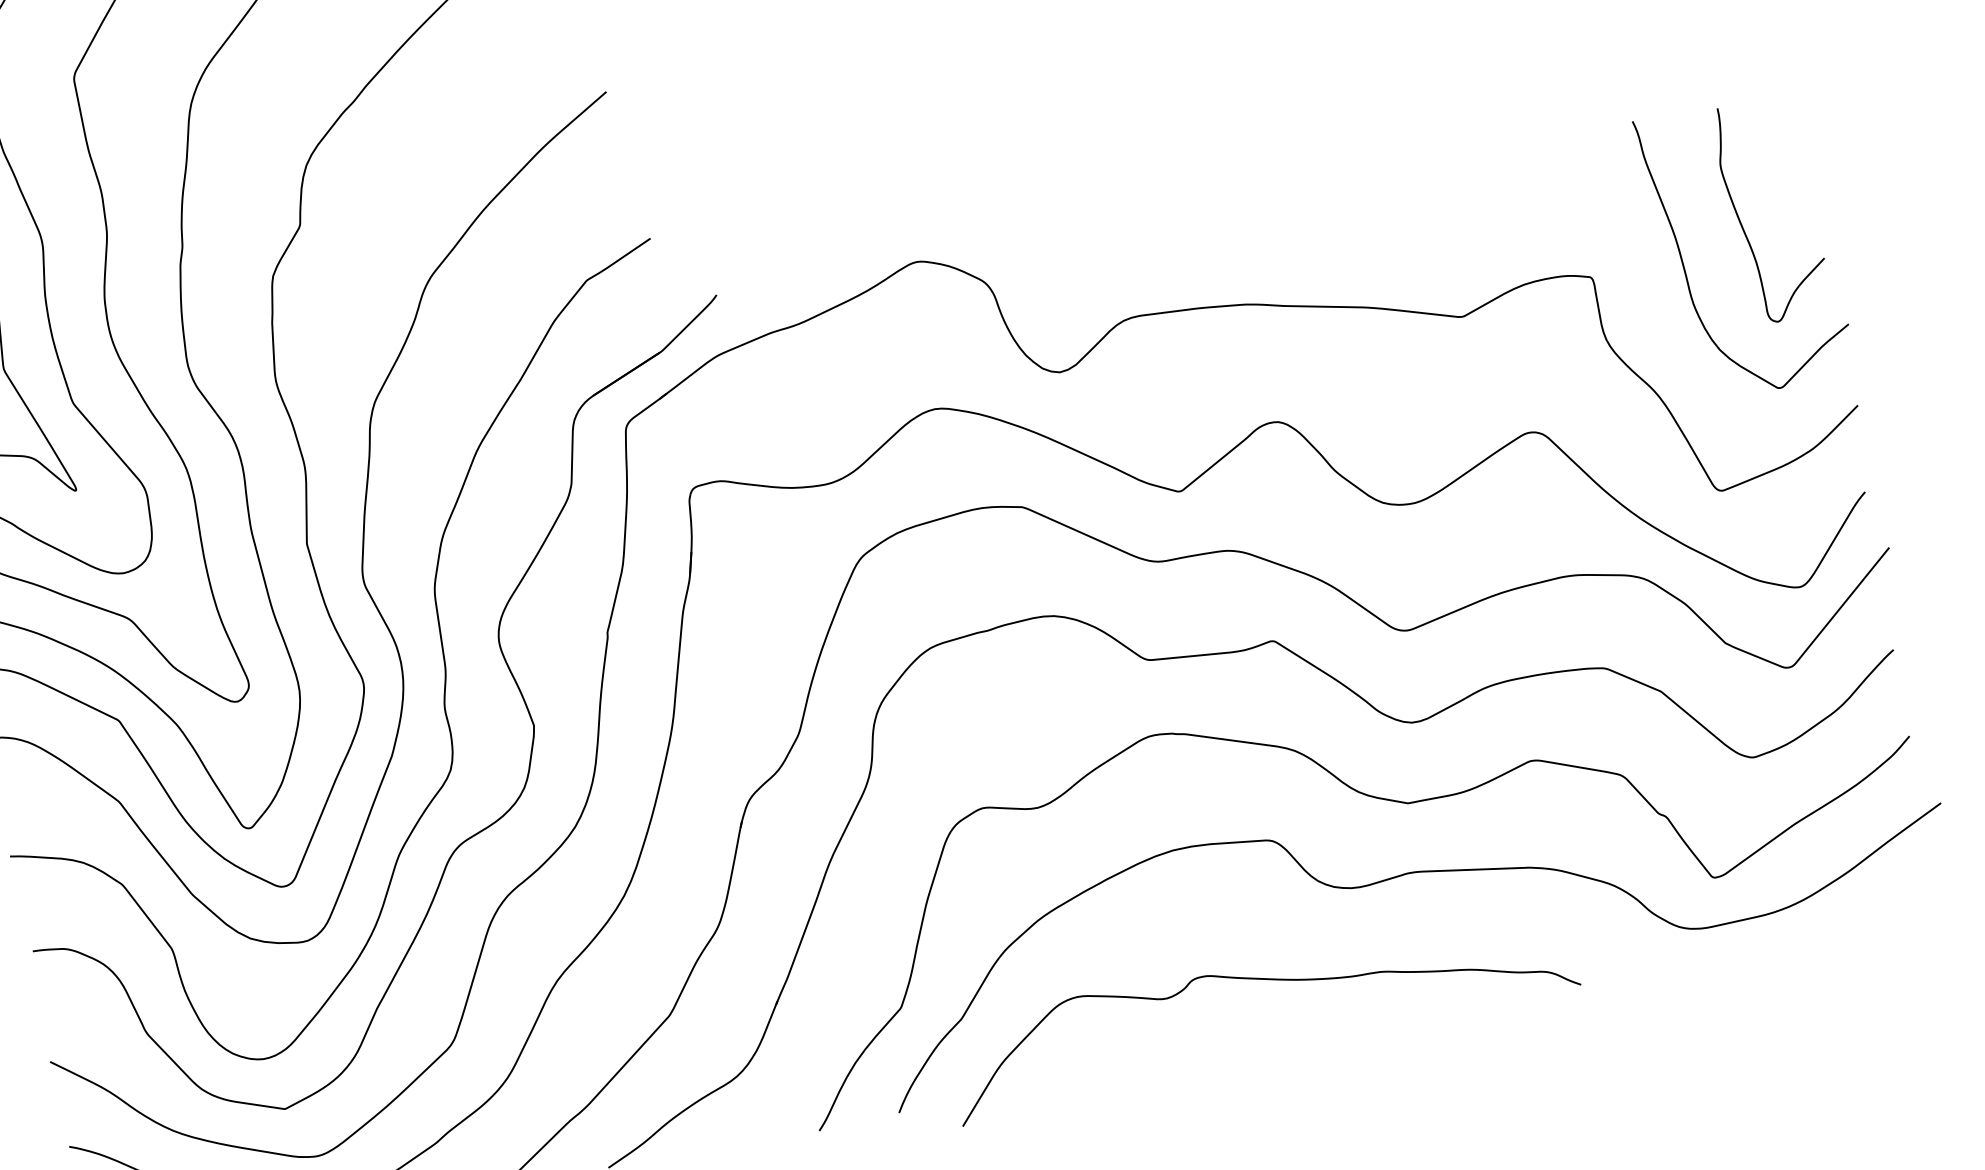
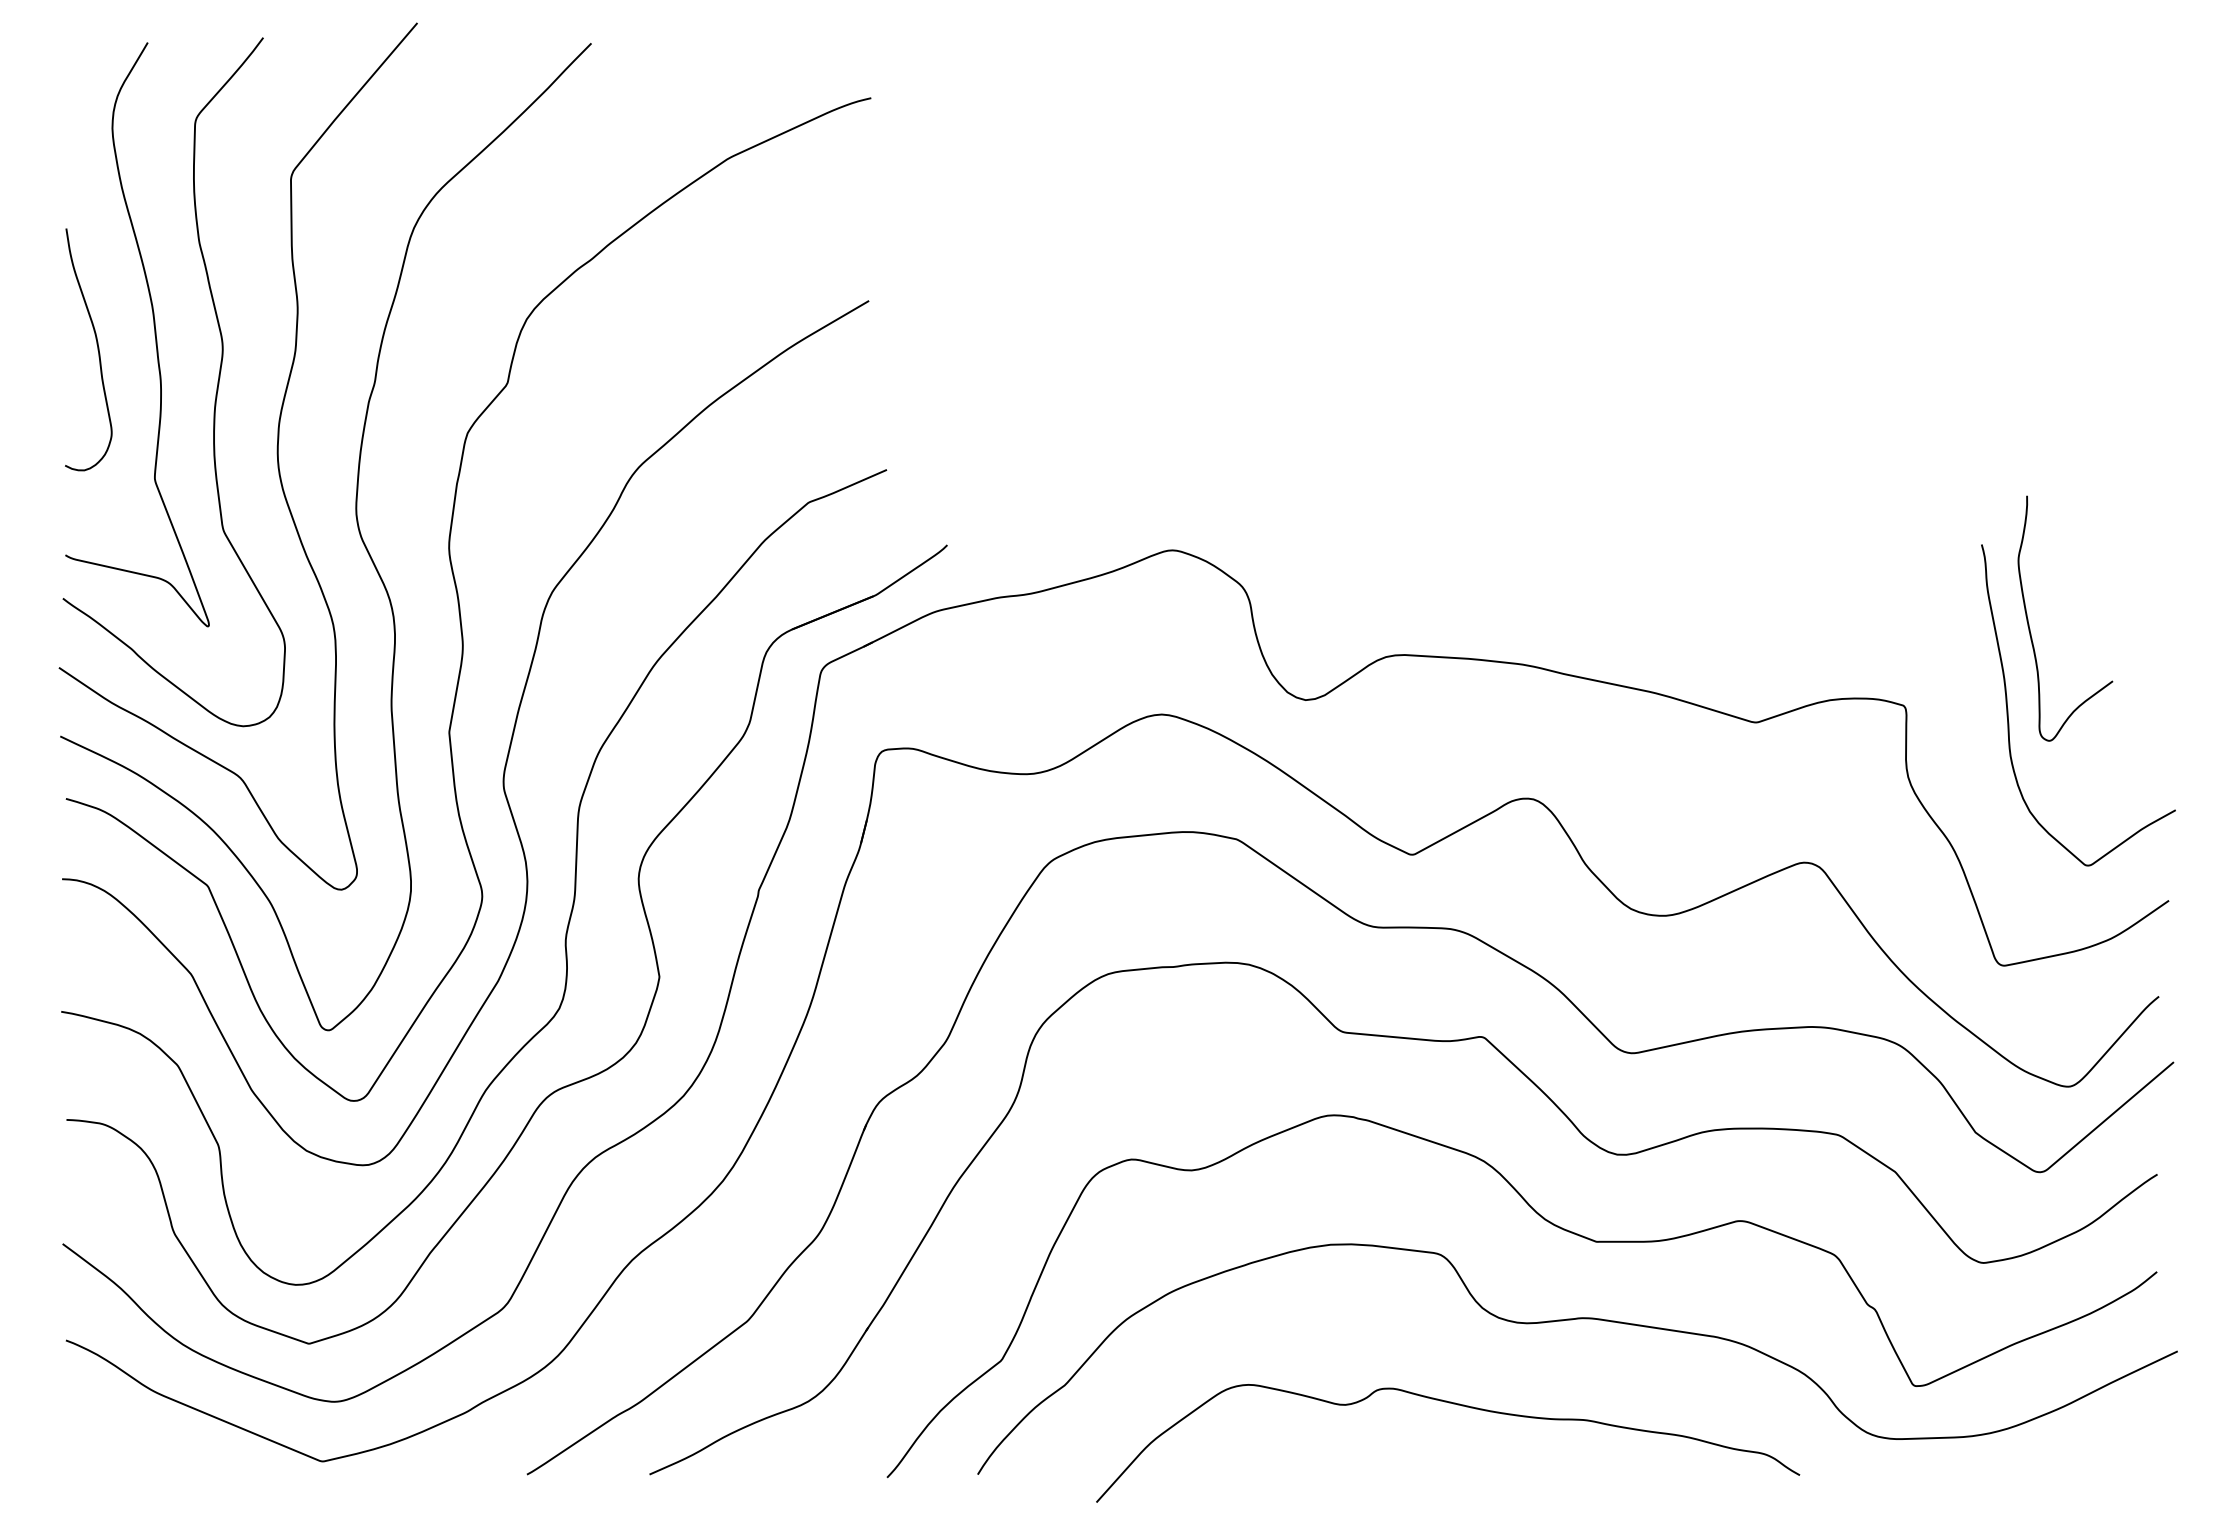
curve: (1742, 225) -> (2030, 628), moved
curve: (1266, 980) -> (1457, 1405), moved

